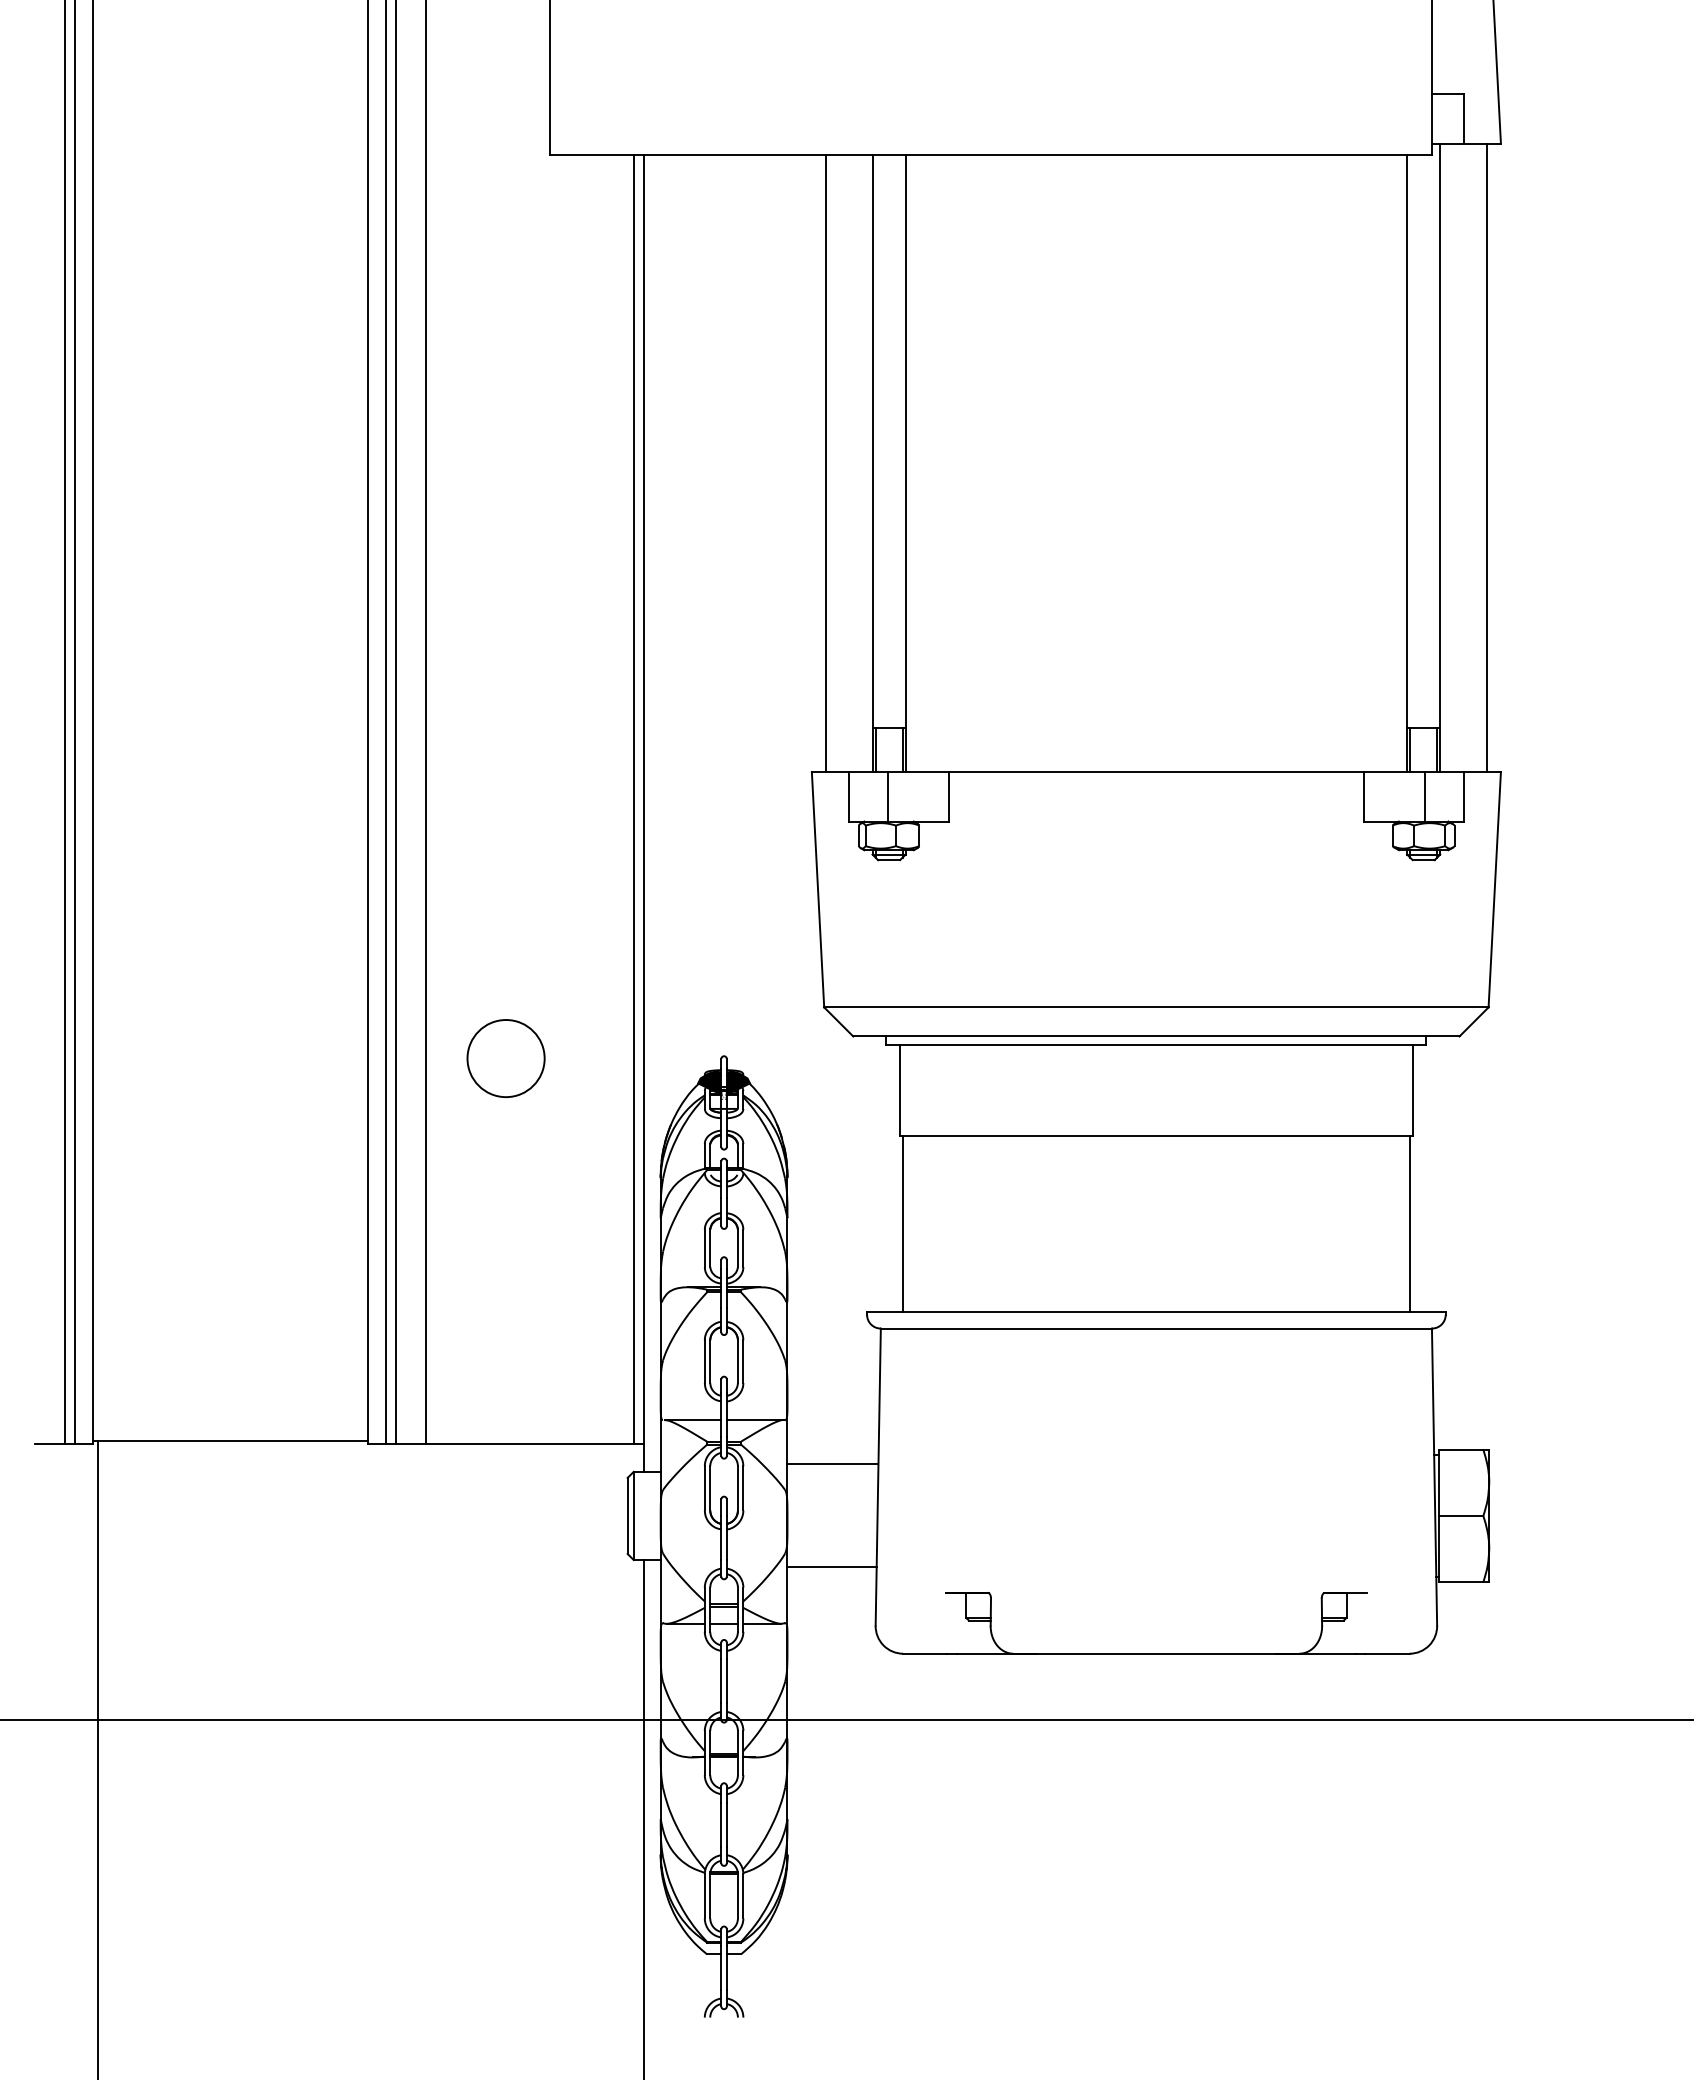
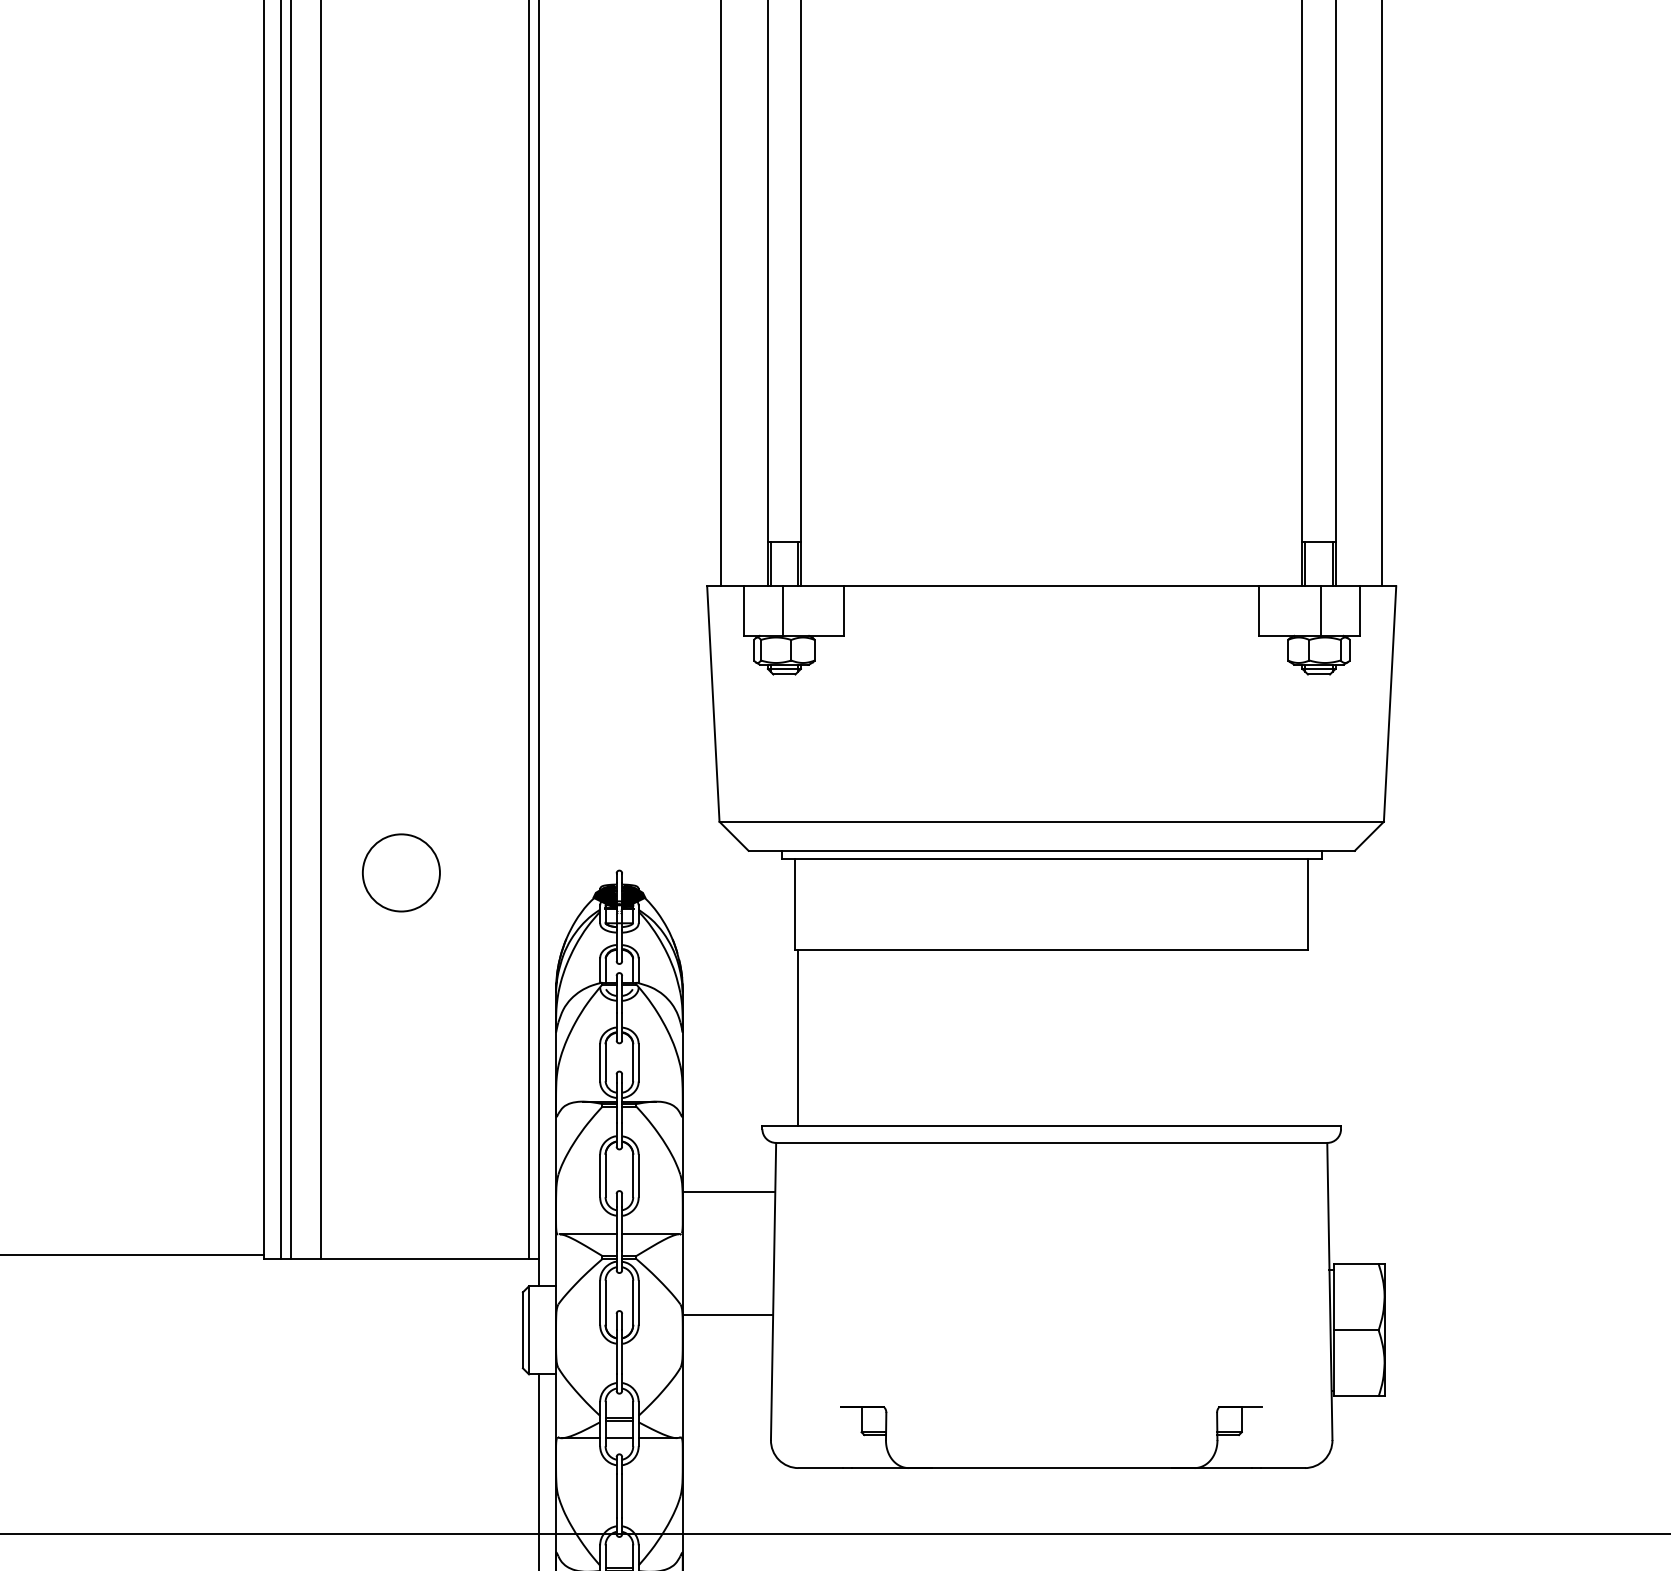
line: (1409, 1223) -> (1304, 1037), removed
line: (832, 1464) -> (727, 1191), moved
line: (831, 1567) -> (726, 1314), moved

